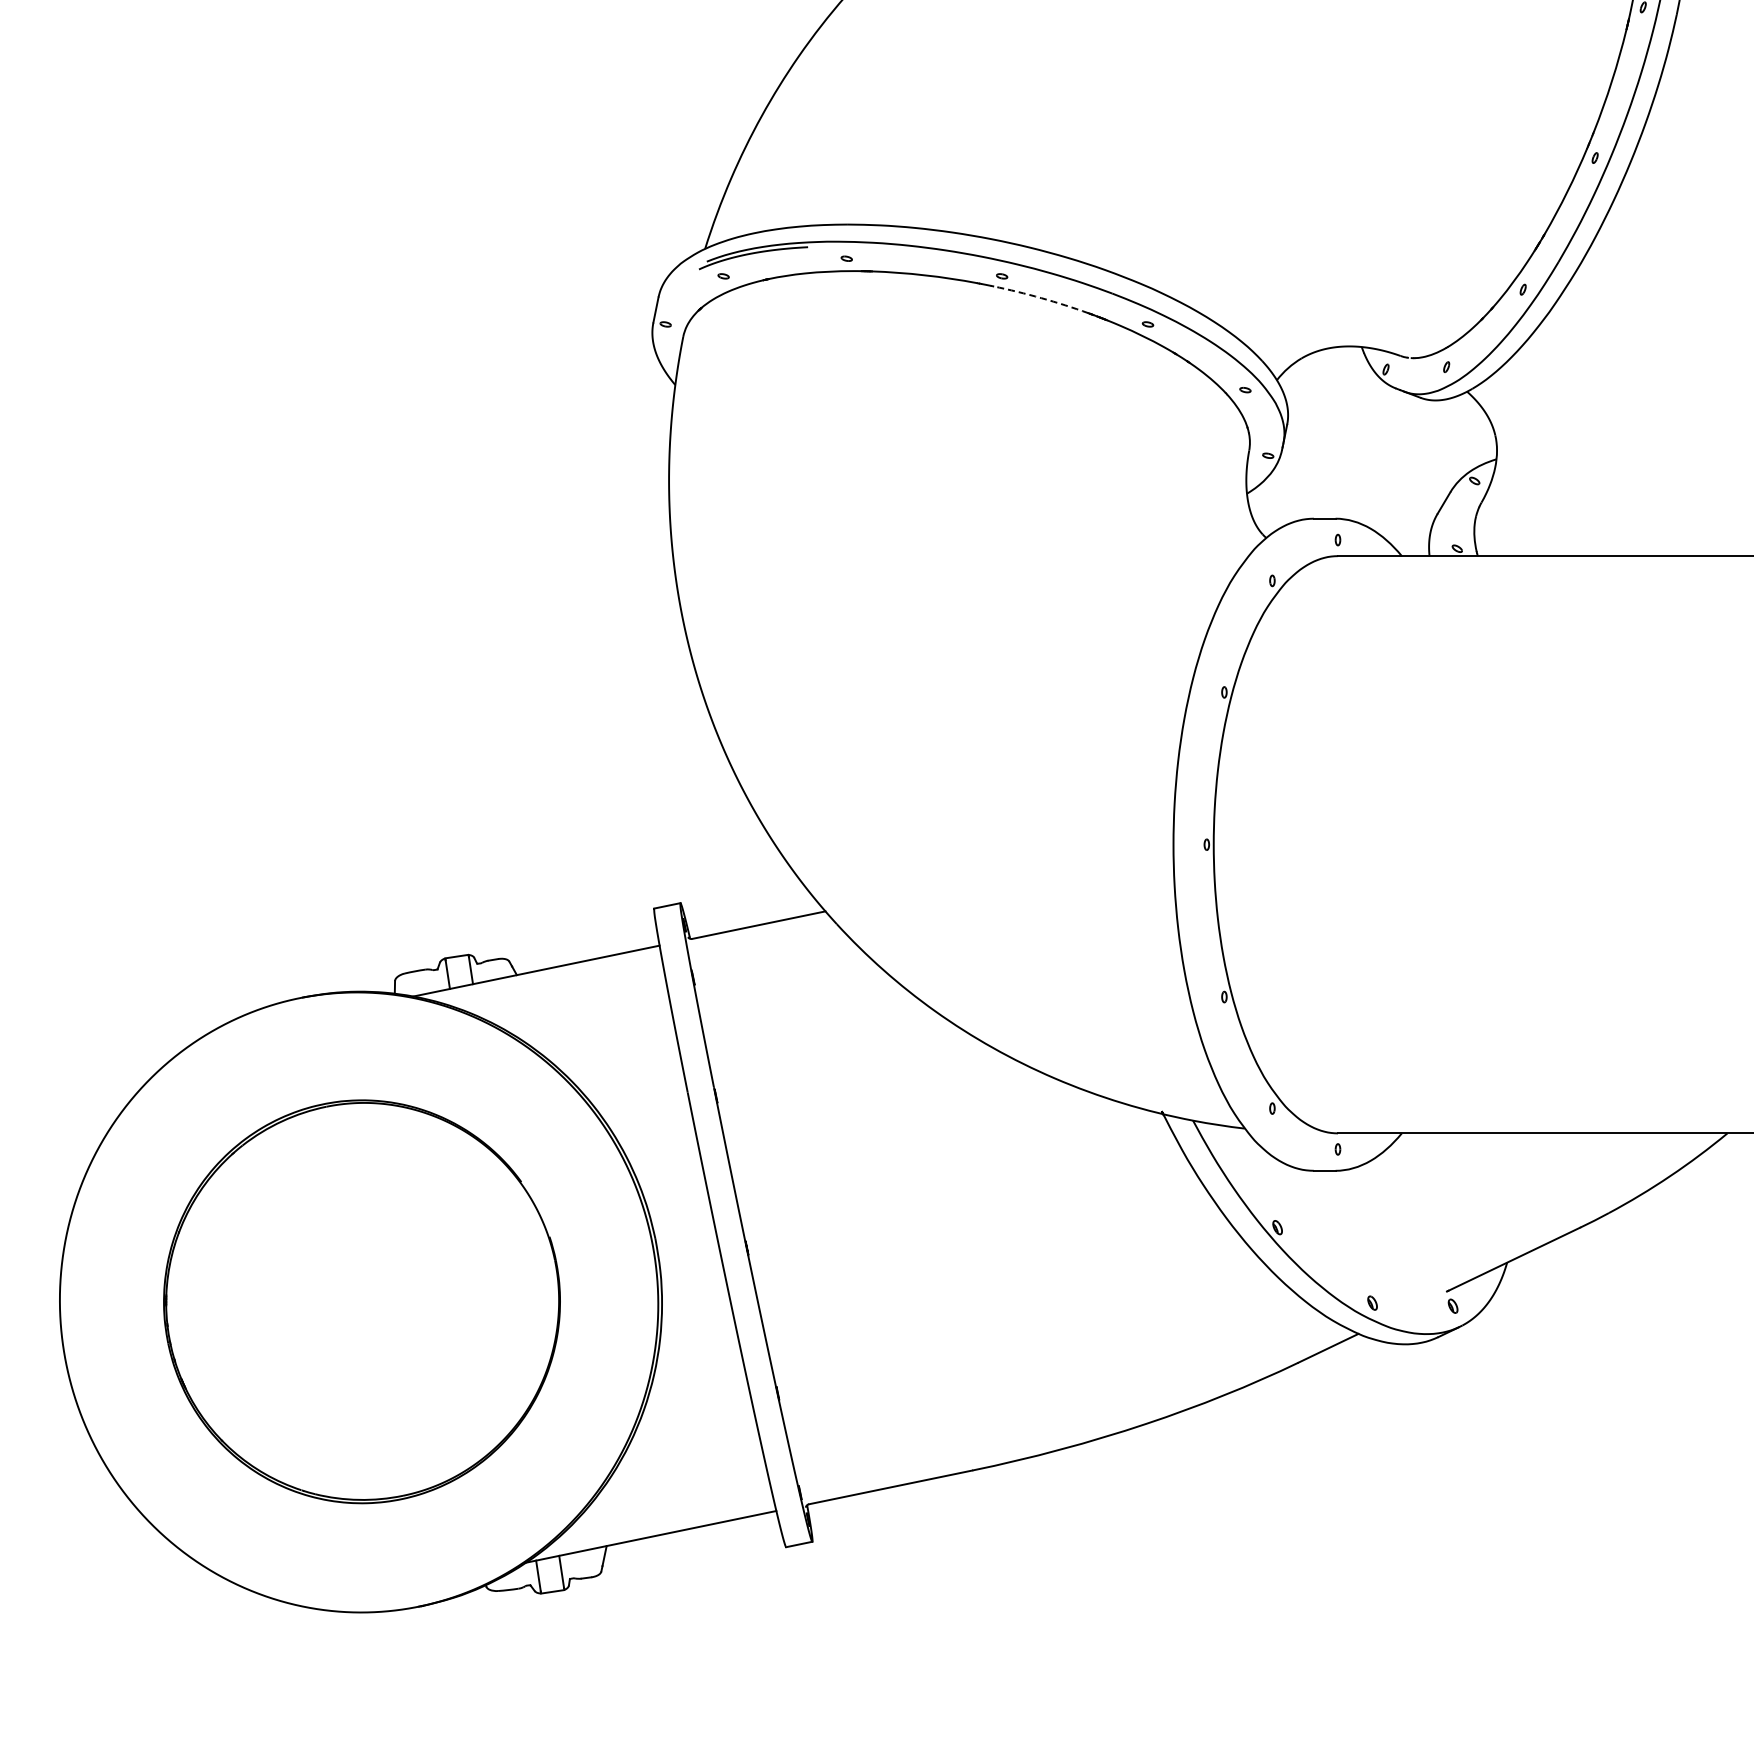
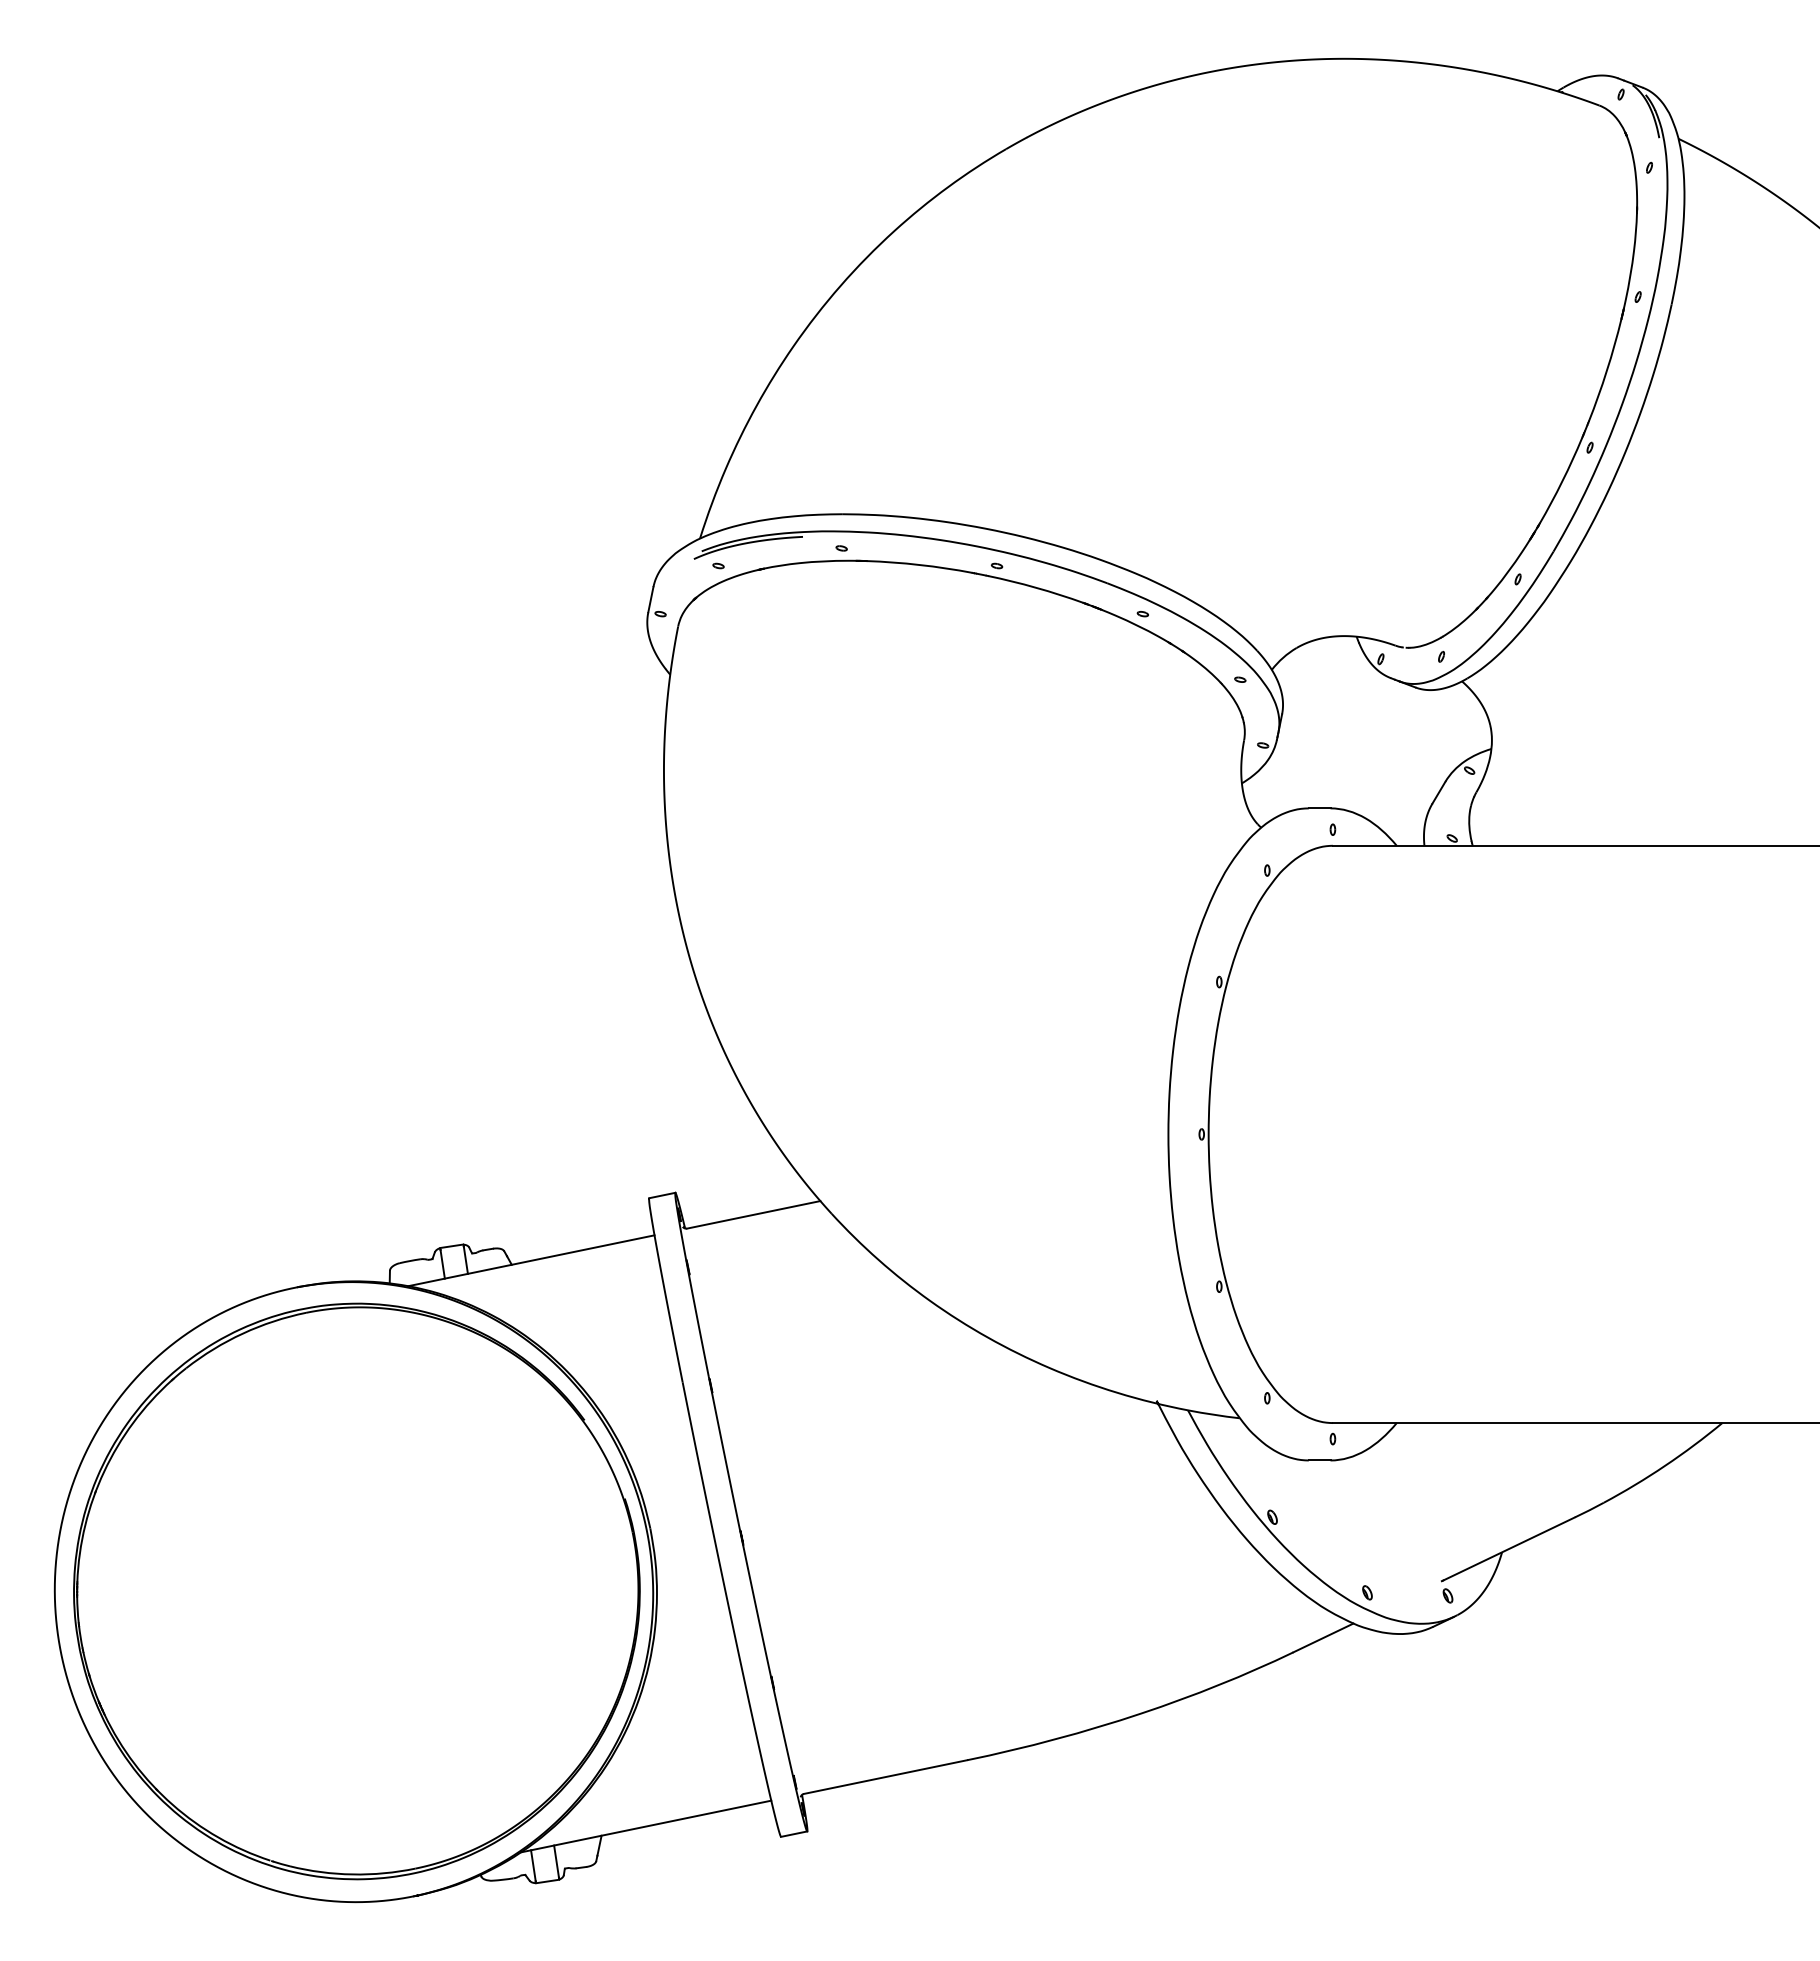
arc: (1041, 297) -> (1036, 587), dashed -> solid
part: (361, 1301) -> (356, 1591), size x1.43

